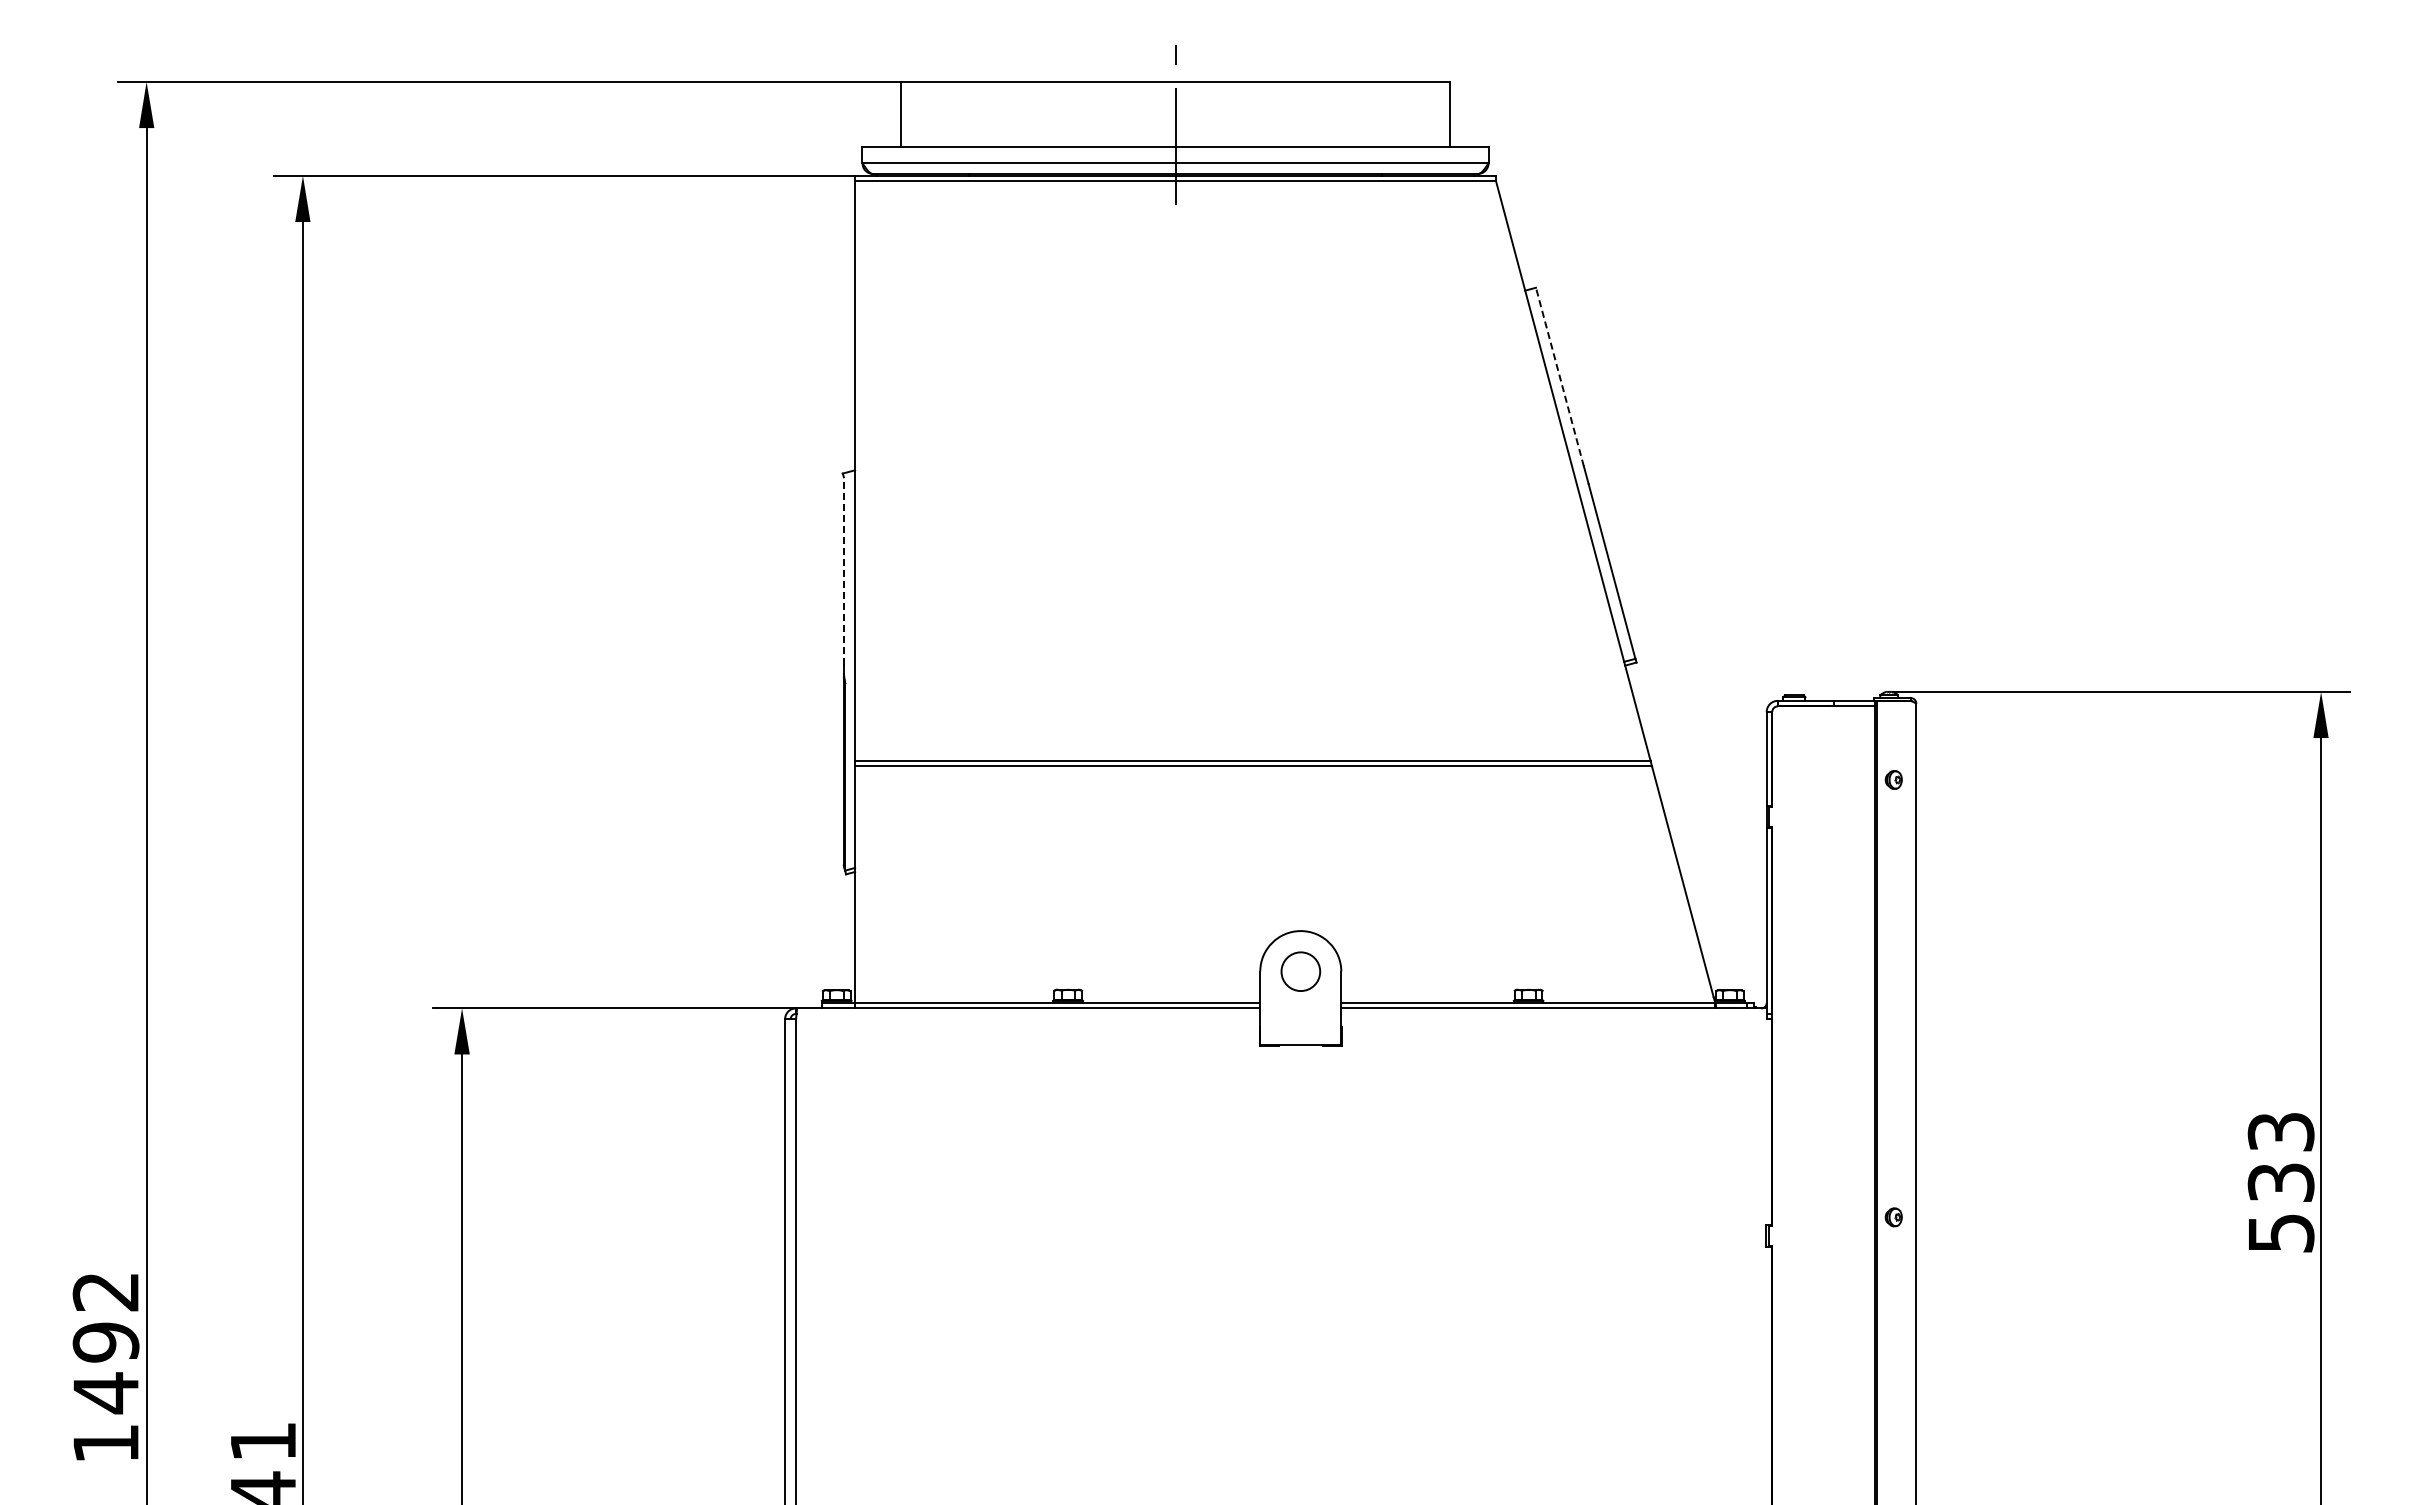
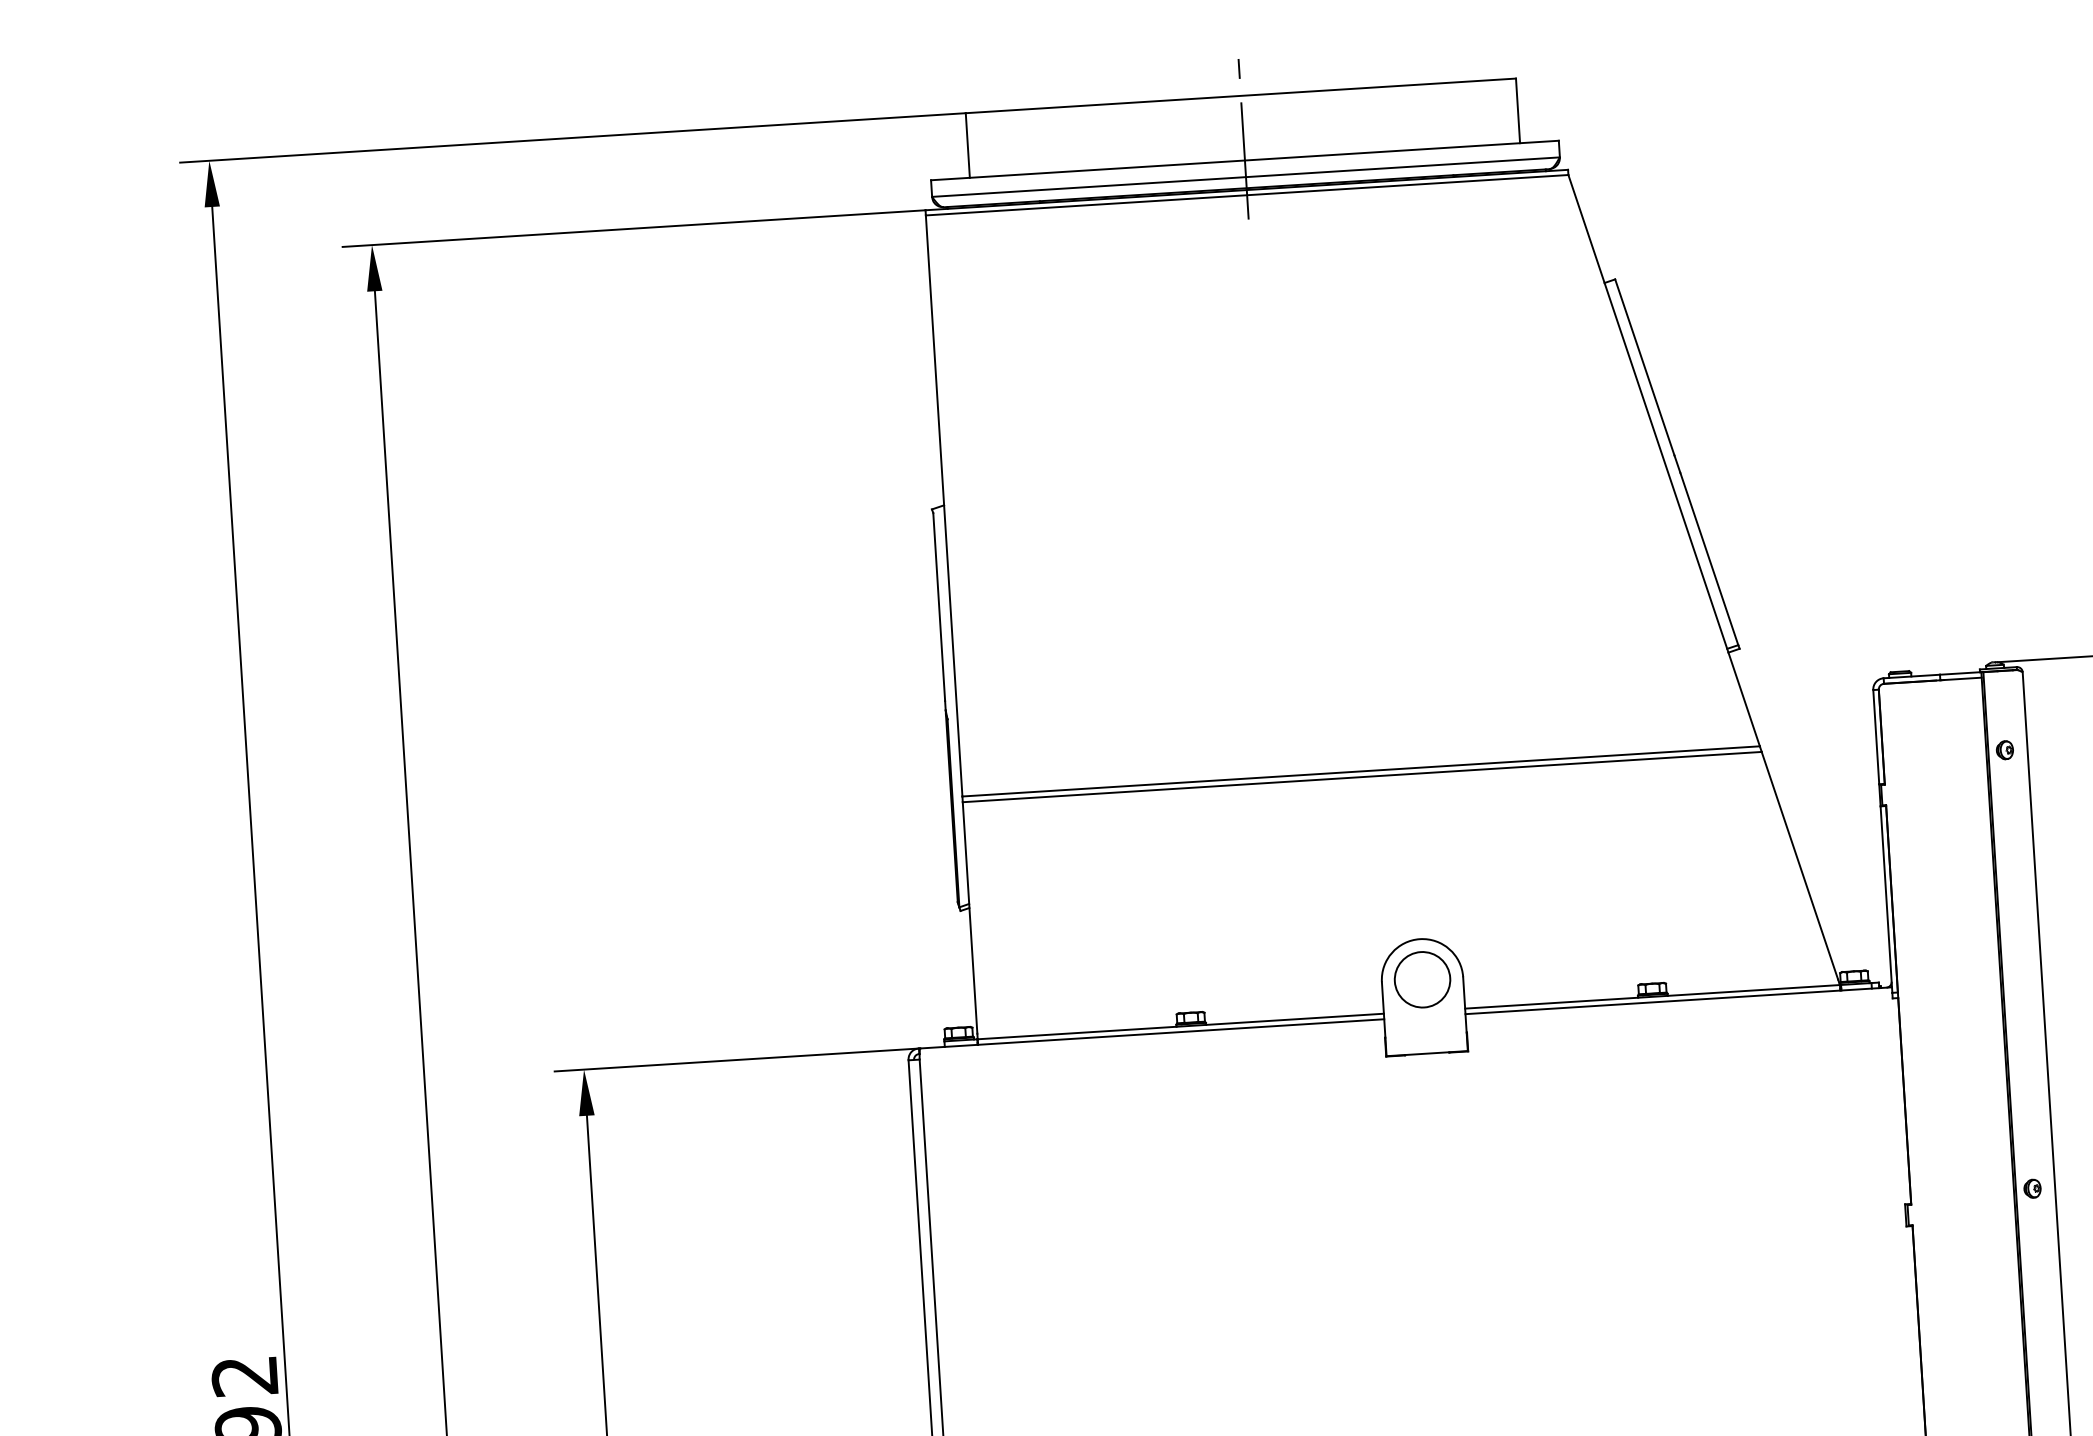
line: (1559, 376) -> (1644, 366), dashed -> solid
line: (843, 571) -> (938, 607), dashed -> solid
circle: (1300, 971) -> (1422, 979), size x1.43

